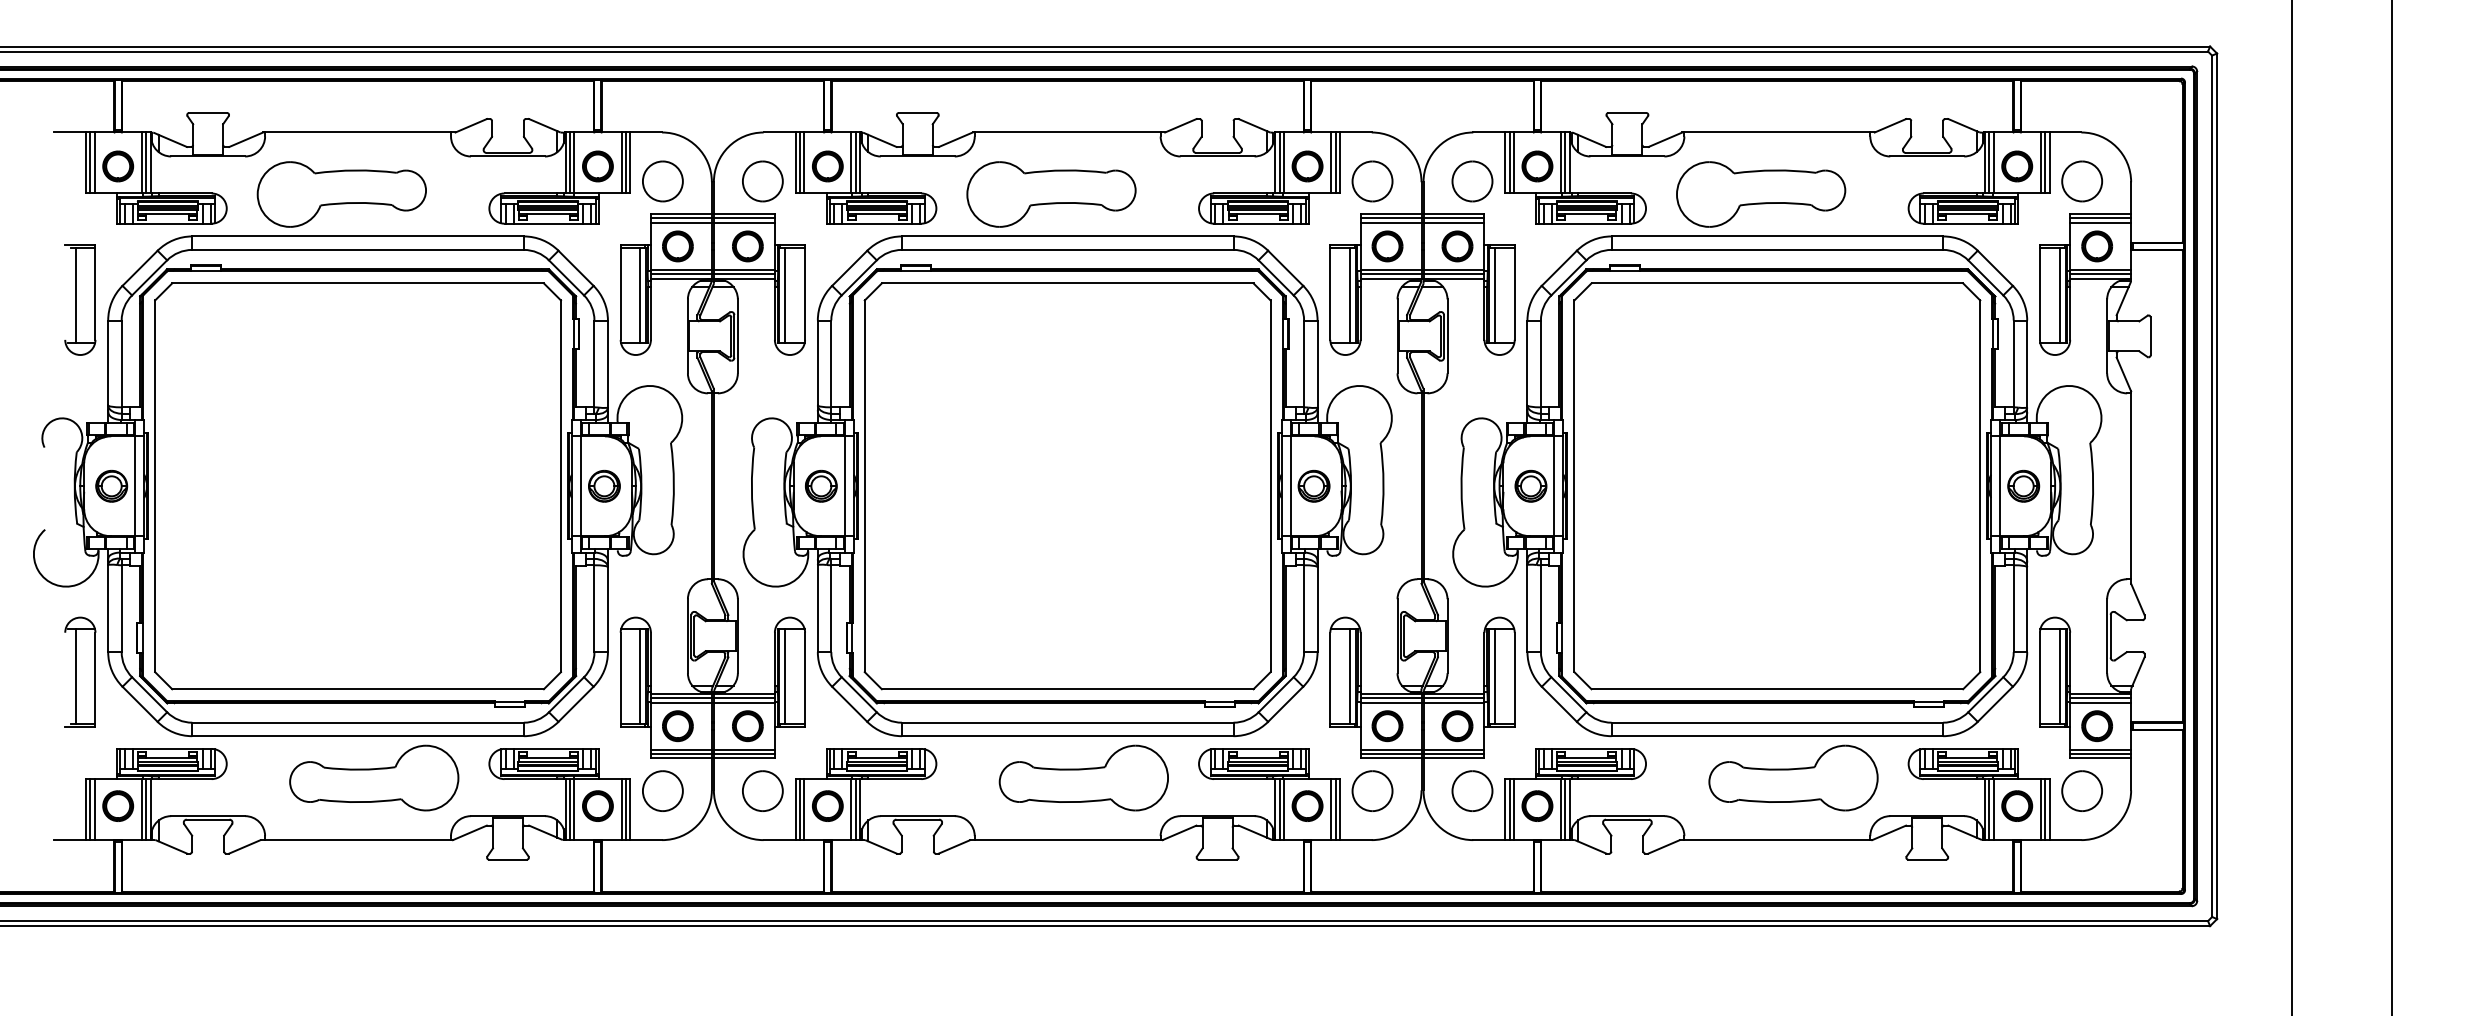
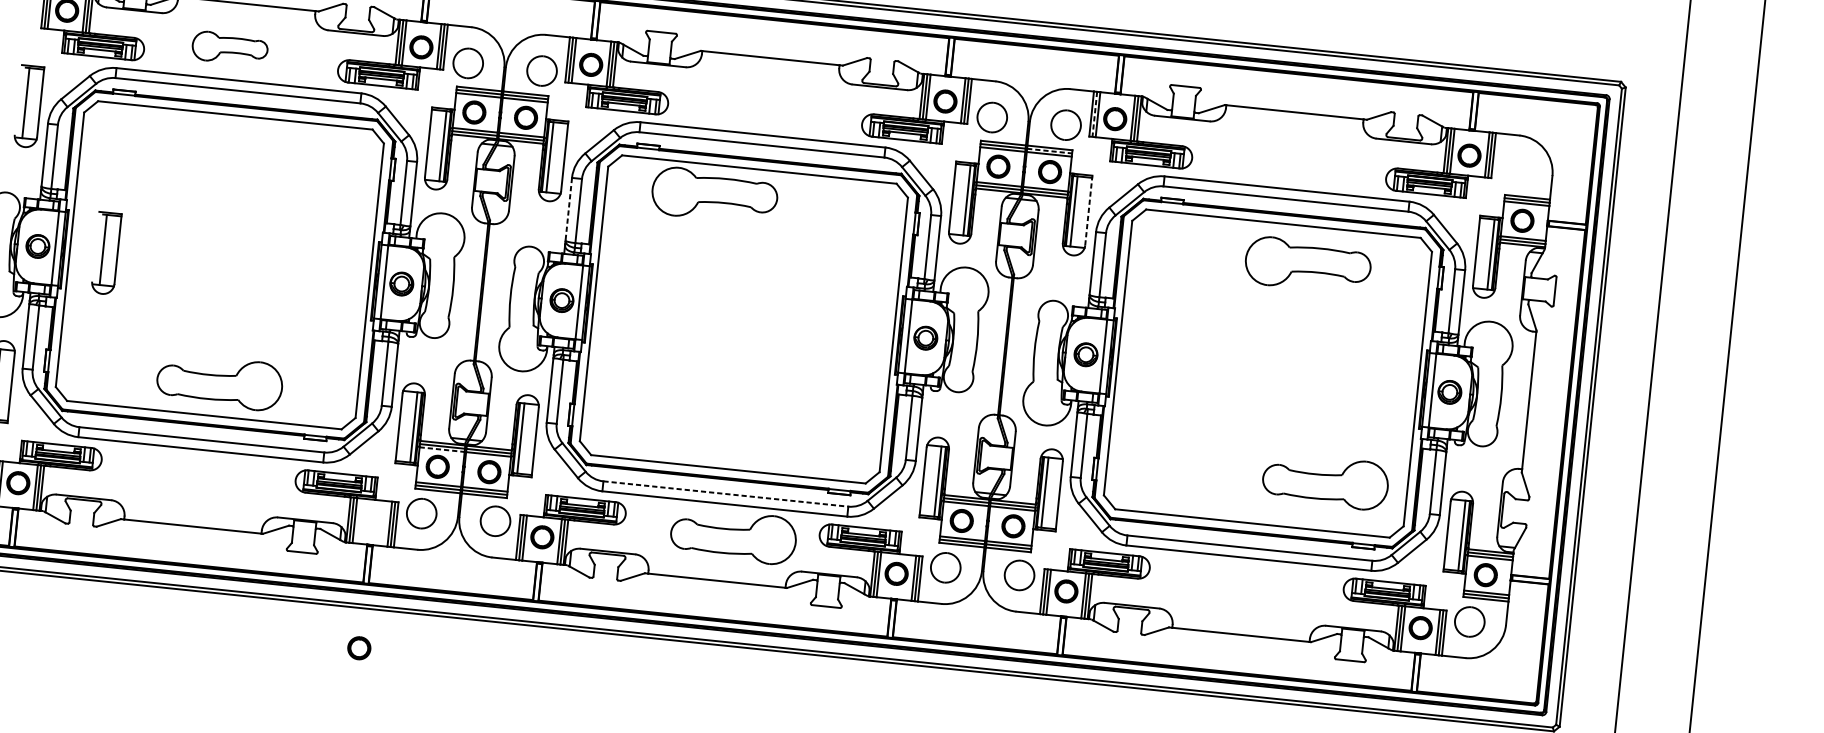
line: (1509, 163) -> (1094, 114), solid -> dashed
part: (2082, 181) -> (1516, 171), removed
part: (341, 194) -> (229, 48), size x0.6
part: (1051, 194) -> (714, 195), moved
part: (1761, 194) -> (1308, 265), moved
line: (1454, 218) -> (1049, 151), solid -> dashed
line: (1514, 292) -> (1088, 210), solid -> dashed
line: (817, 363) -> (568, 209), solid -> dashed
part: (204, 485) -> (106, 252), added
line: (681, 702) -> (442, 449), solid -> dashed
line: (1067, 722) -> (725, 493), solid -> dashed
part: (374, 777) -> (220, 381), moved
part: (1793, 777) -> (1325, 481), moved
part: (597, 805) -> (359, 647), moved

